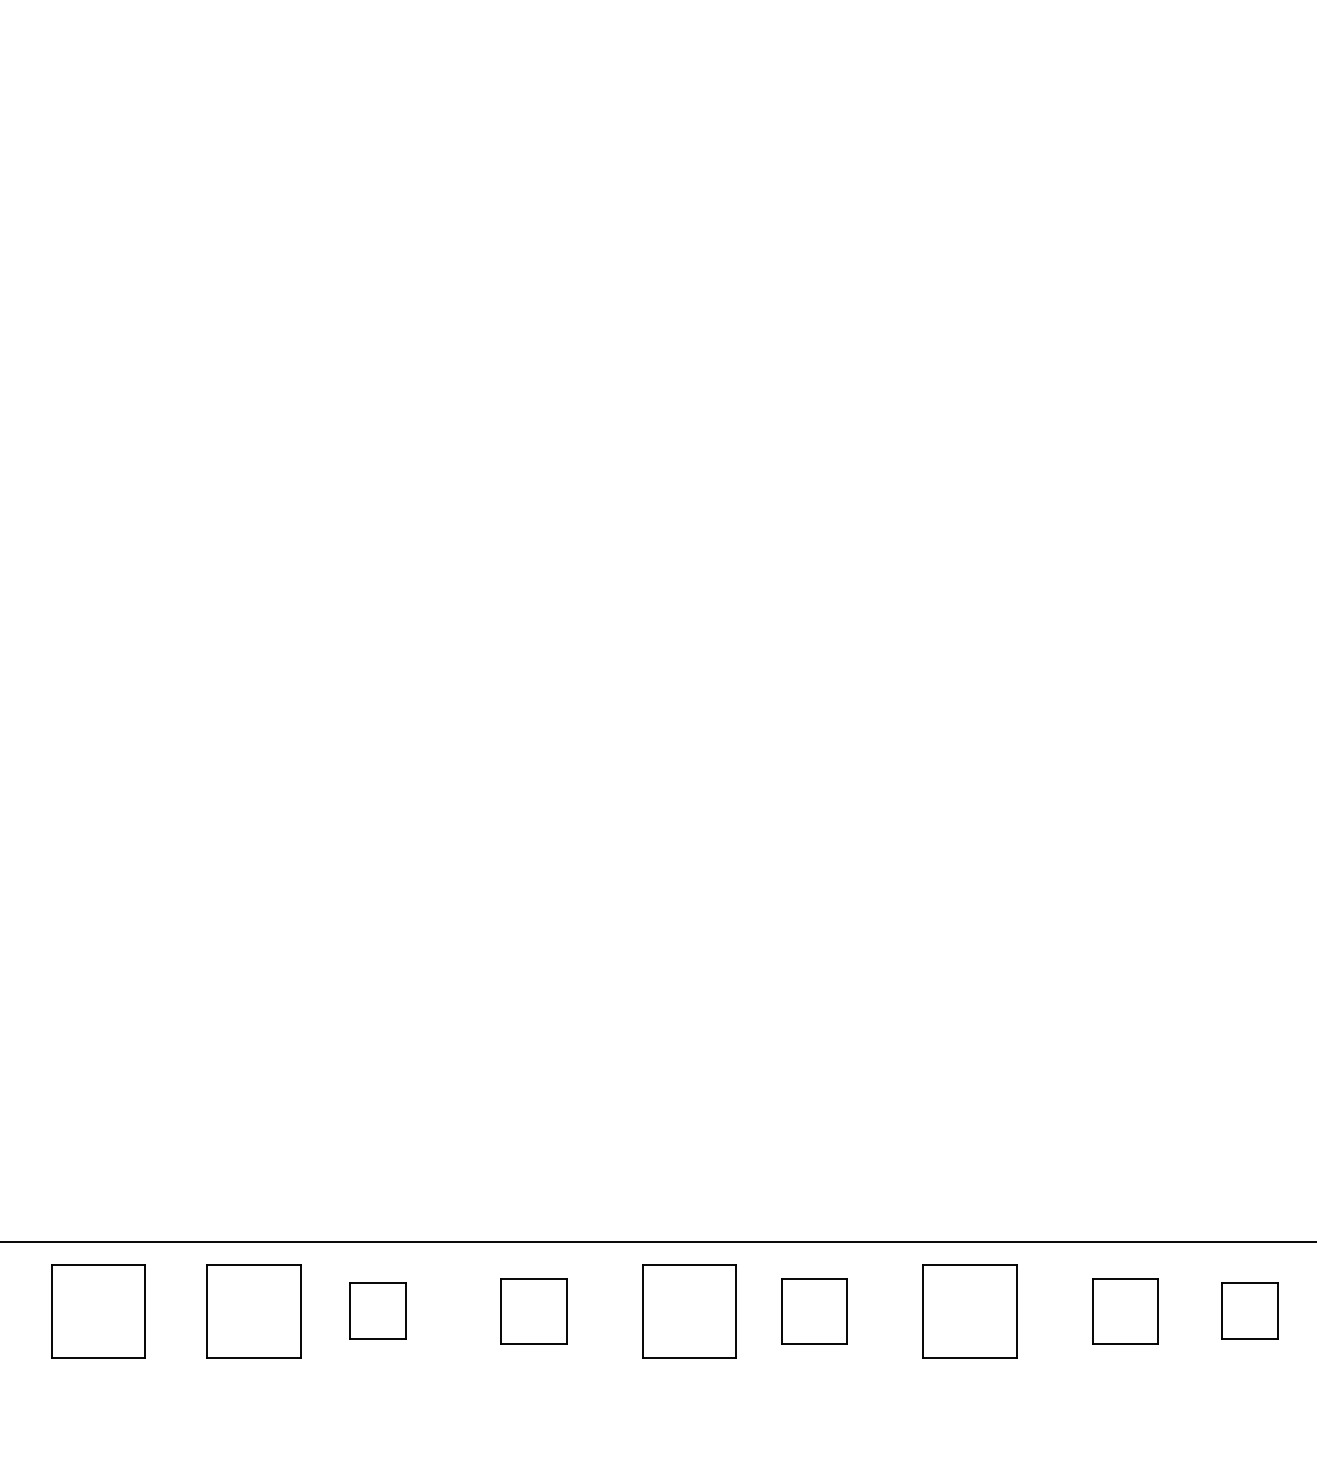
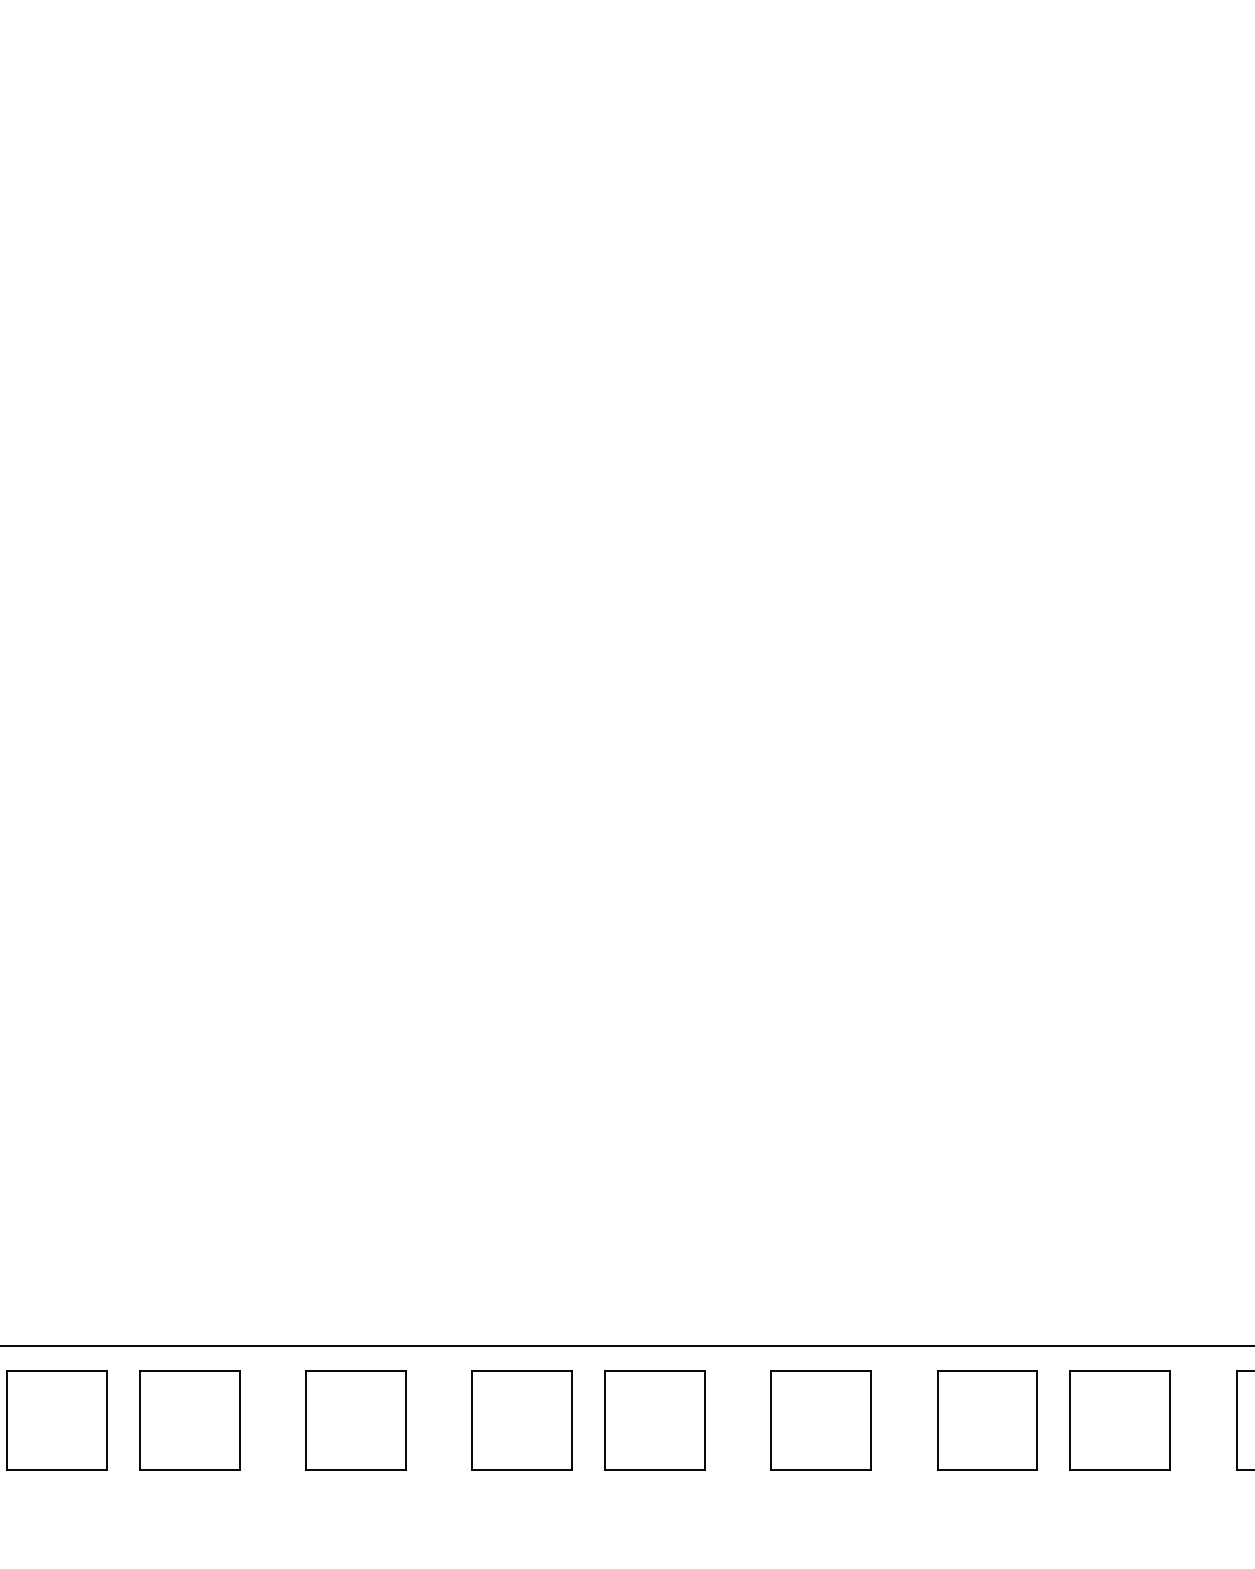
part: (378, 1311) -> (190, 1420), size x1.67
part: (533, 1311) -> (355, 1420), size x1.43
part: (814, 1311) -> (655, 1420), size x1.43
part: (1125, 1311) -> (987, 1420), size x1.43
part: (1249, 1311) -> (1119, 1420), size x1.67

